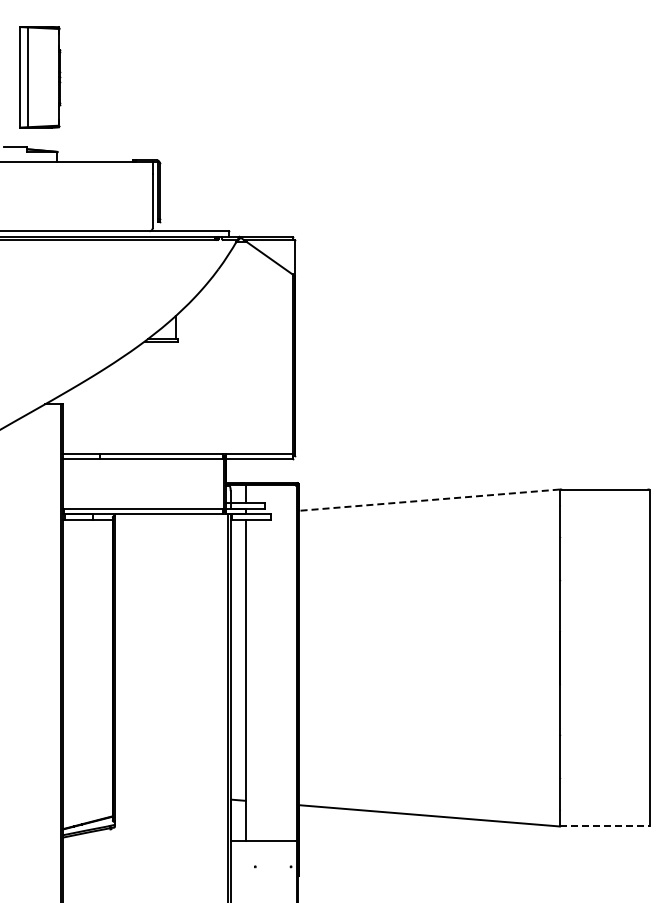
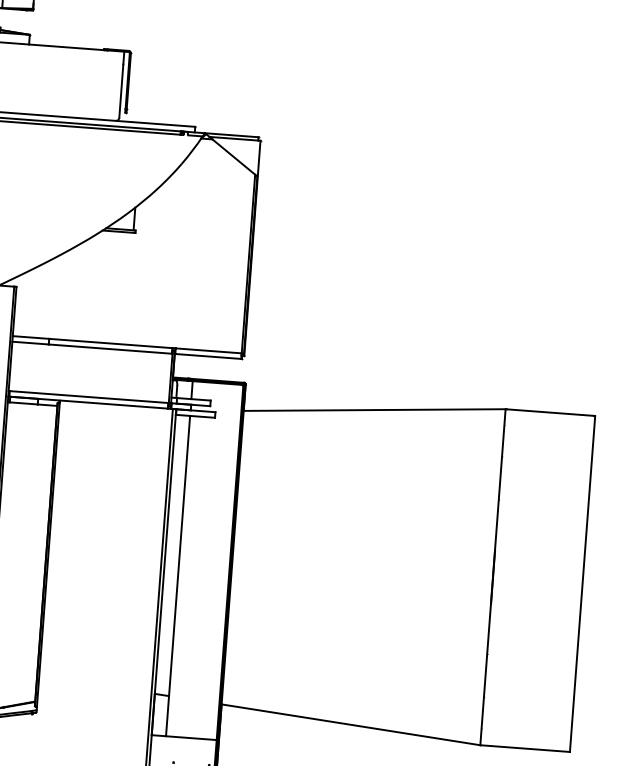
line: (429, 500) -> (374, 410), dashed -> solid
line: (604, 826) -> (524, 748), dashed -> solid

